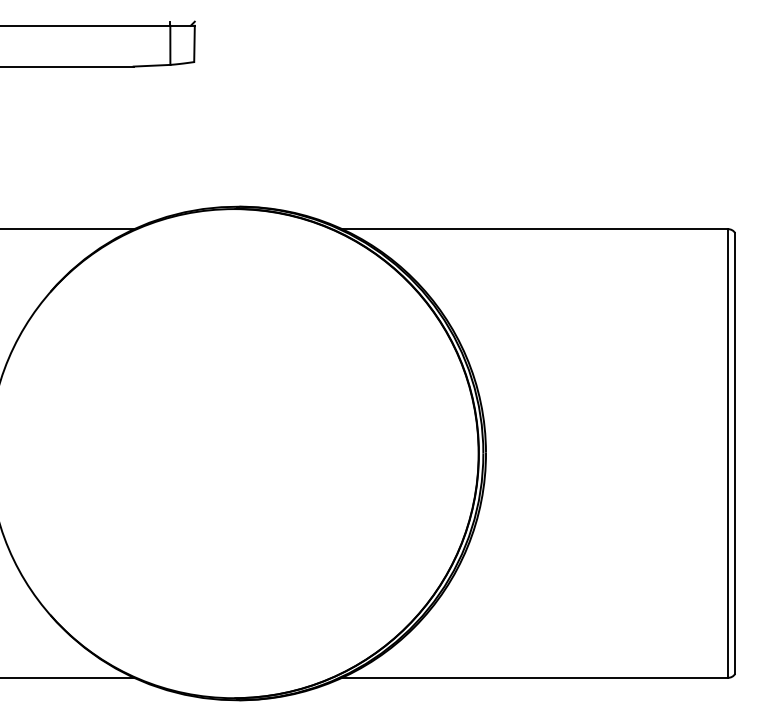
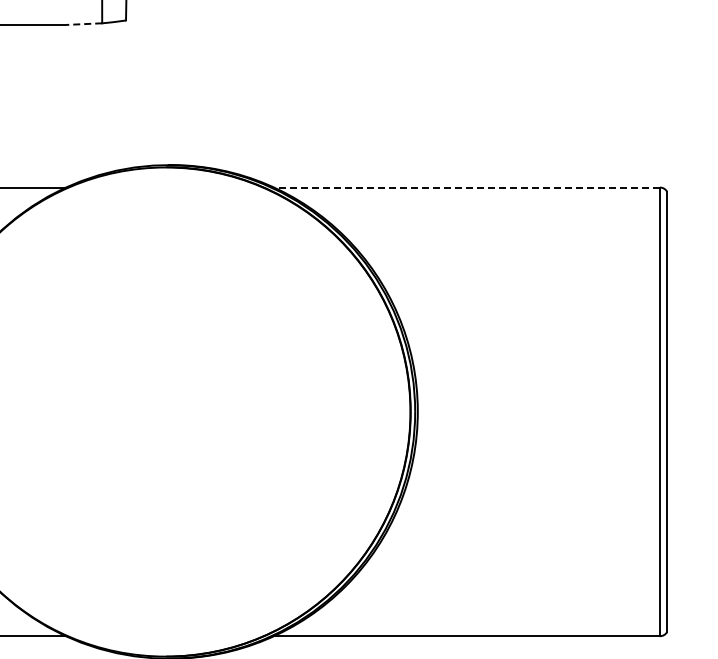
line: (151, 65) -> (83, 23), solid -> dashed
line: (534, 229) -> (466, 187), solid -> dashed

